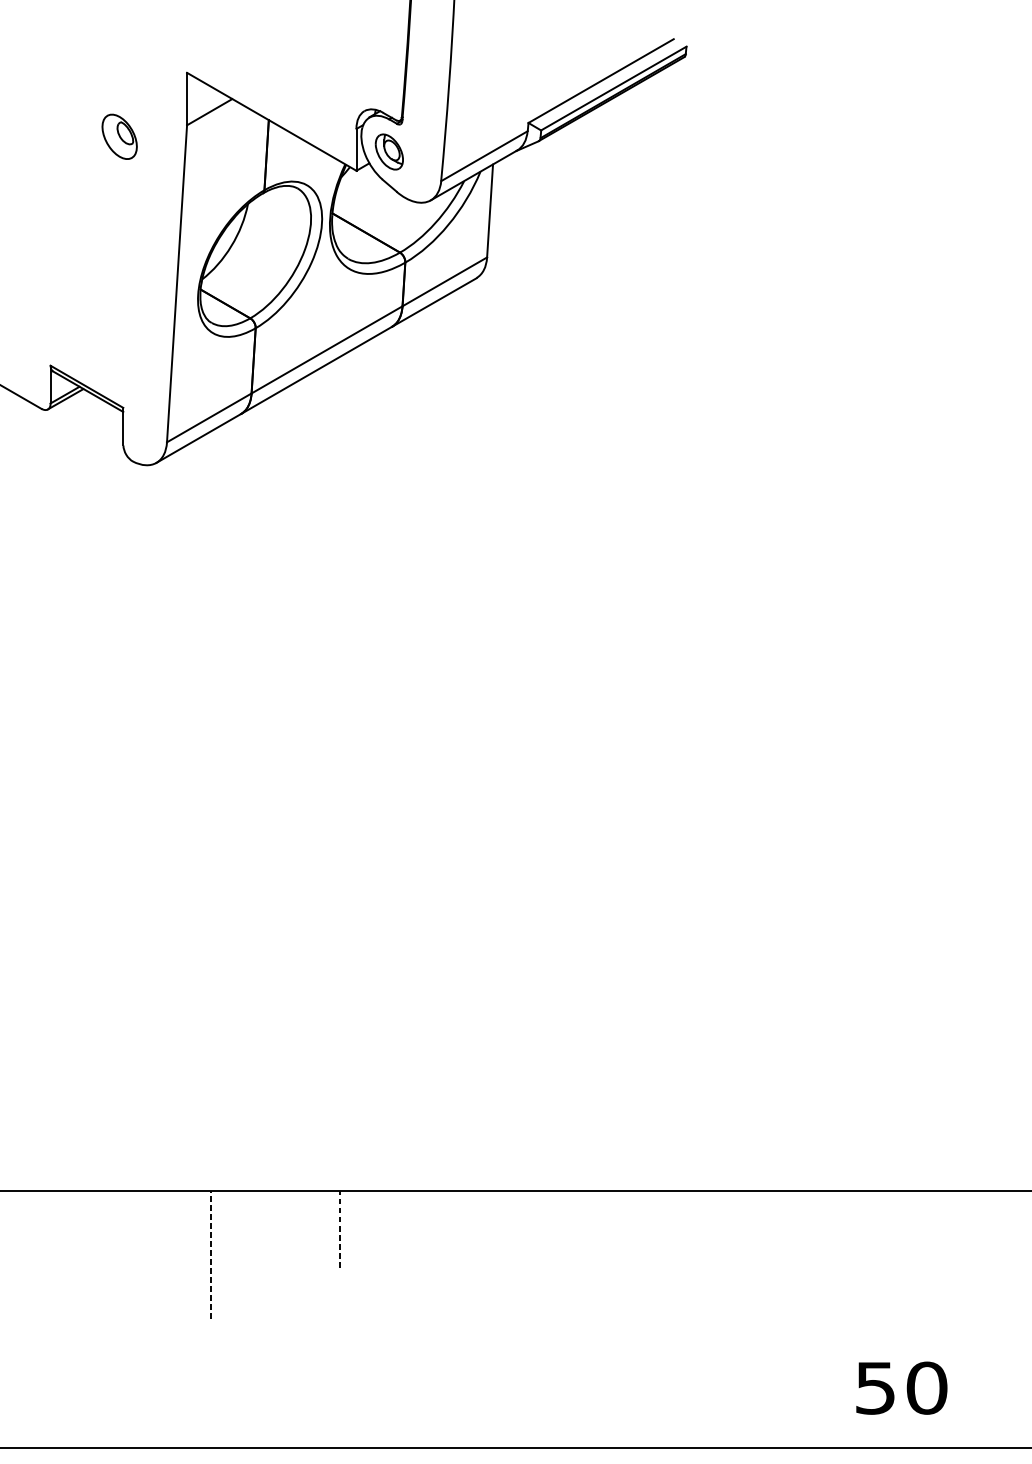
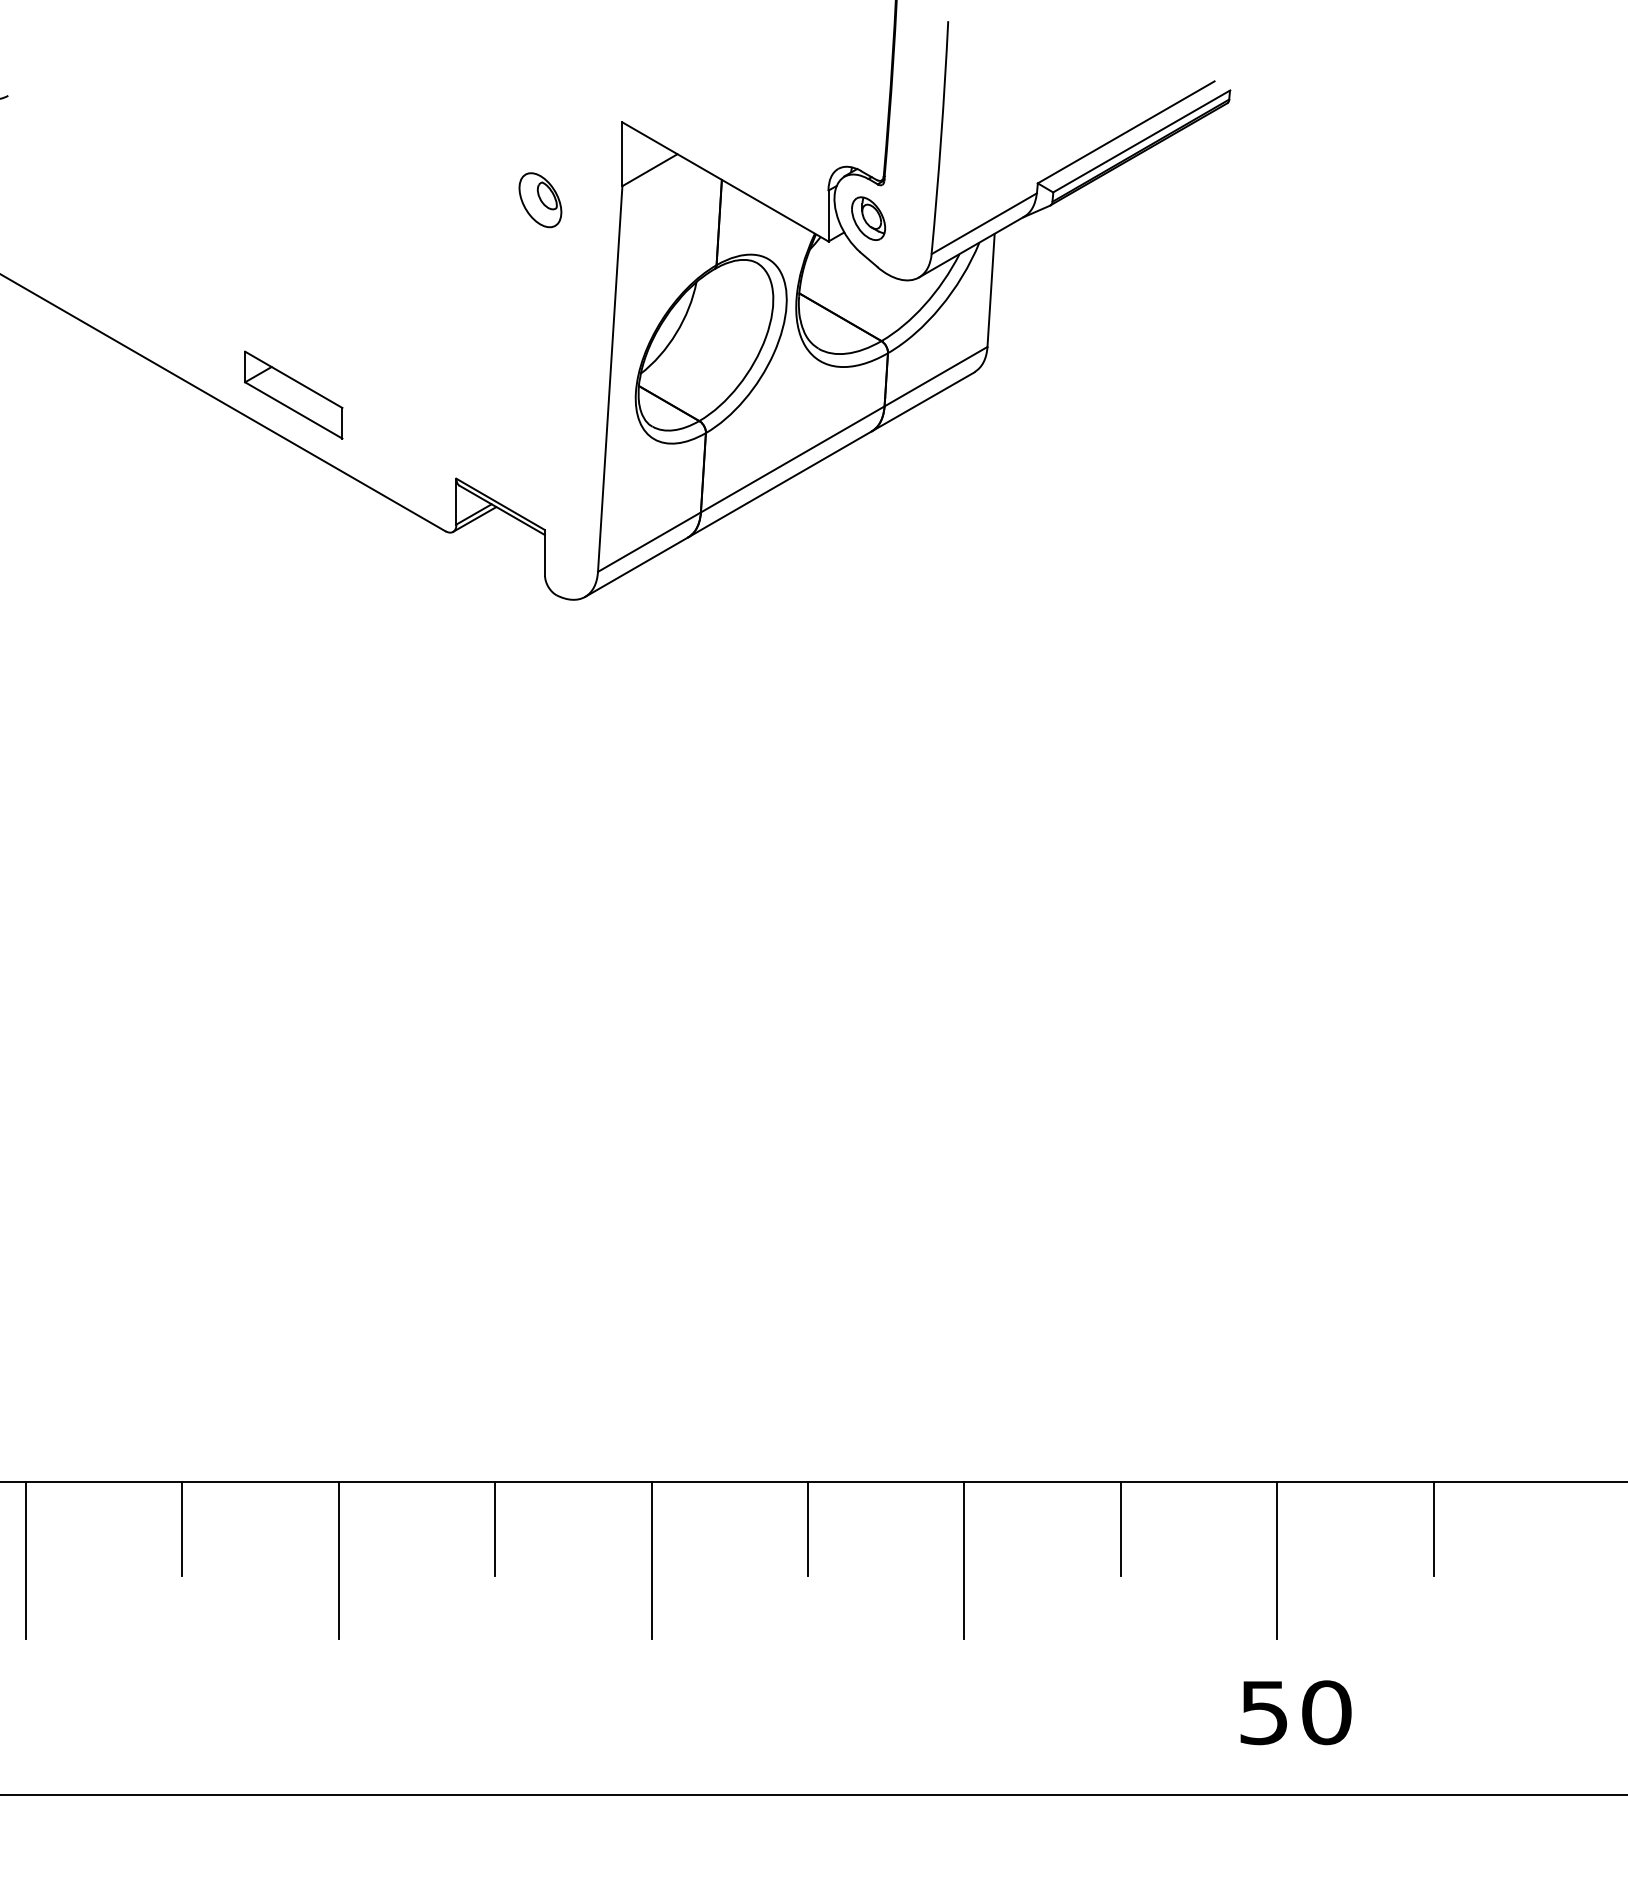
line: (82, 1229) -> (495, 1529), added
line: (339, 1229) -> (807, 1529), dashed -> solid
line: (596, 1229) -> (1120, 1529), added
line: (853, 1229) -> (1433, 1529), added
line: (210, 1254) -> (651, 1559), dashed -> solid
line: (468, 1254) -> (964, 1560), added
line: (725, 1254) -> (1277, 1560), added
text: (901, 1388) -> (1295, 1712), moved

